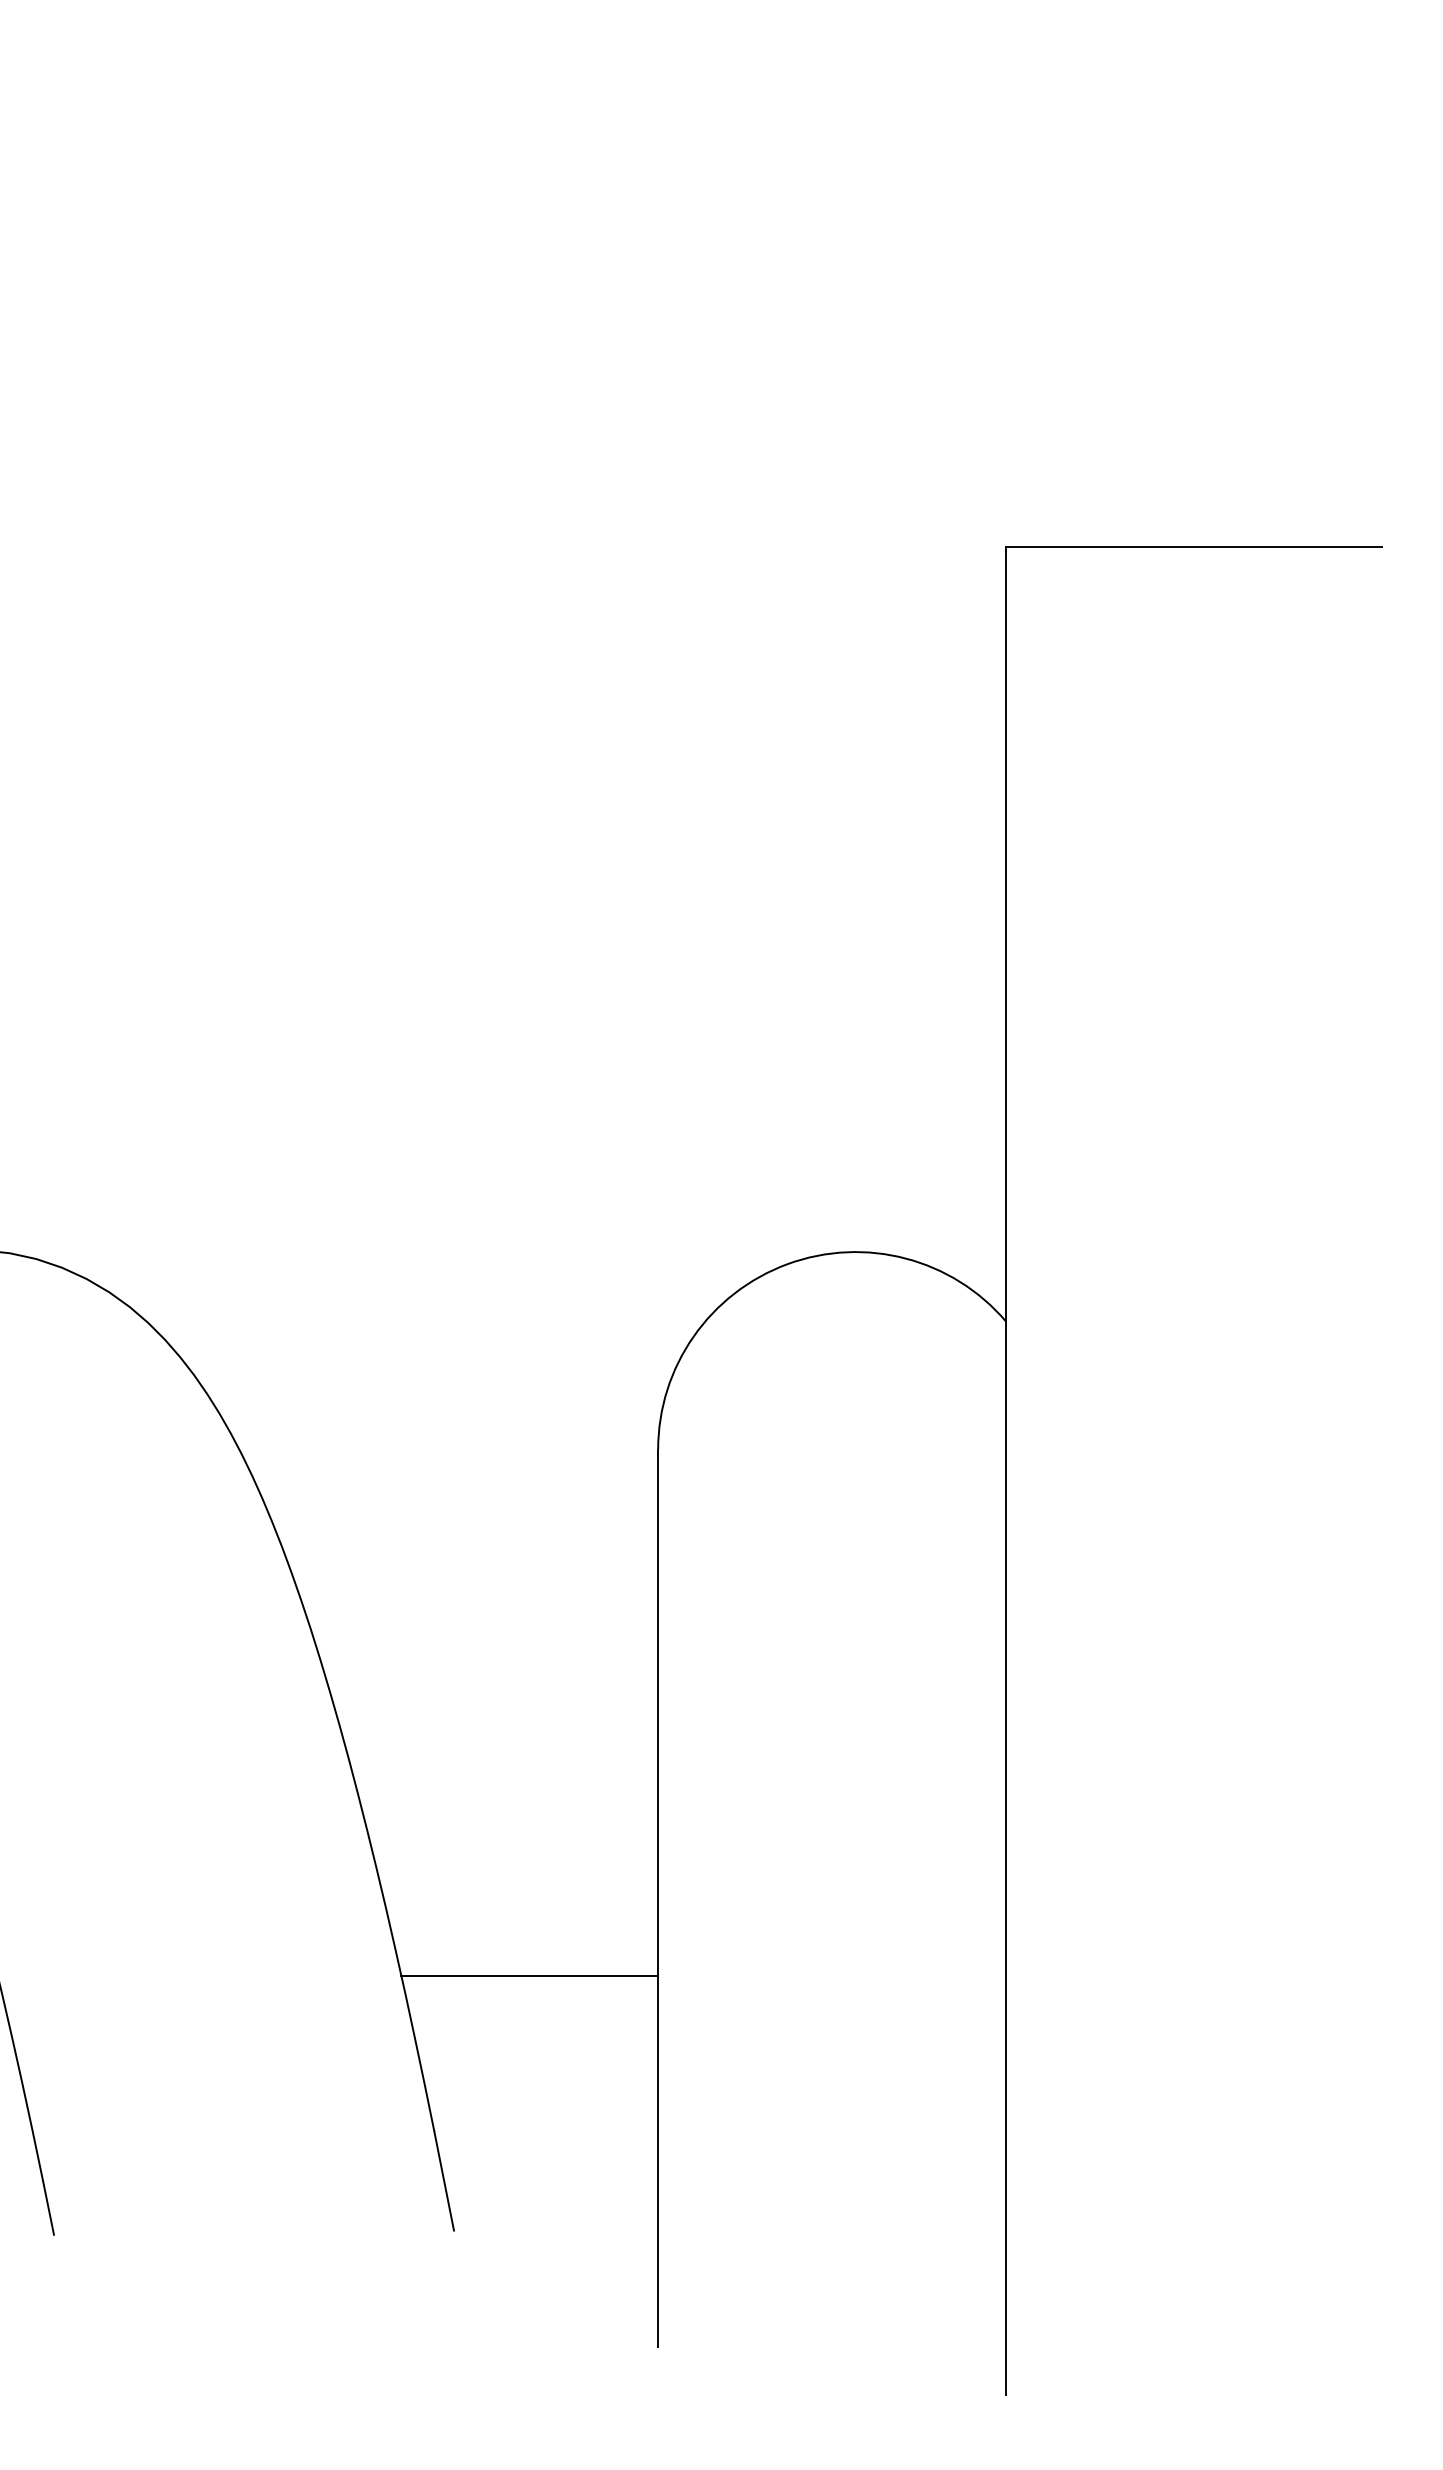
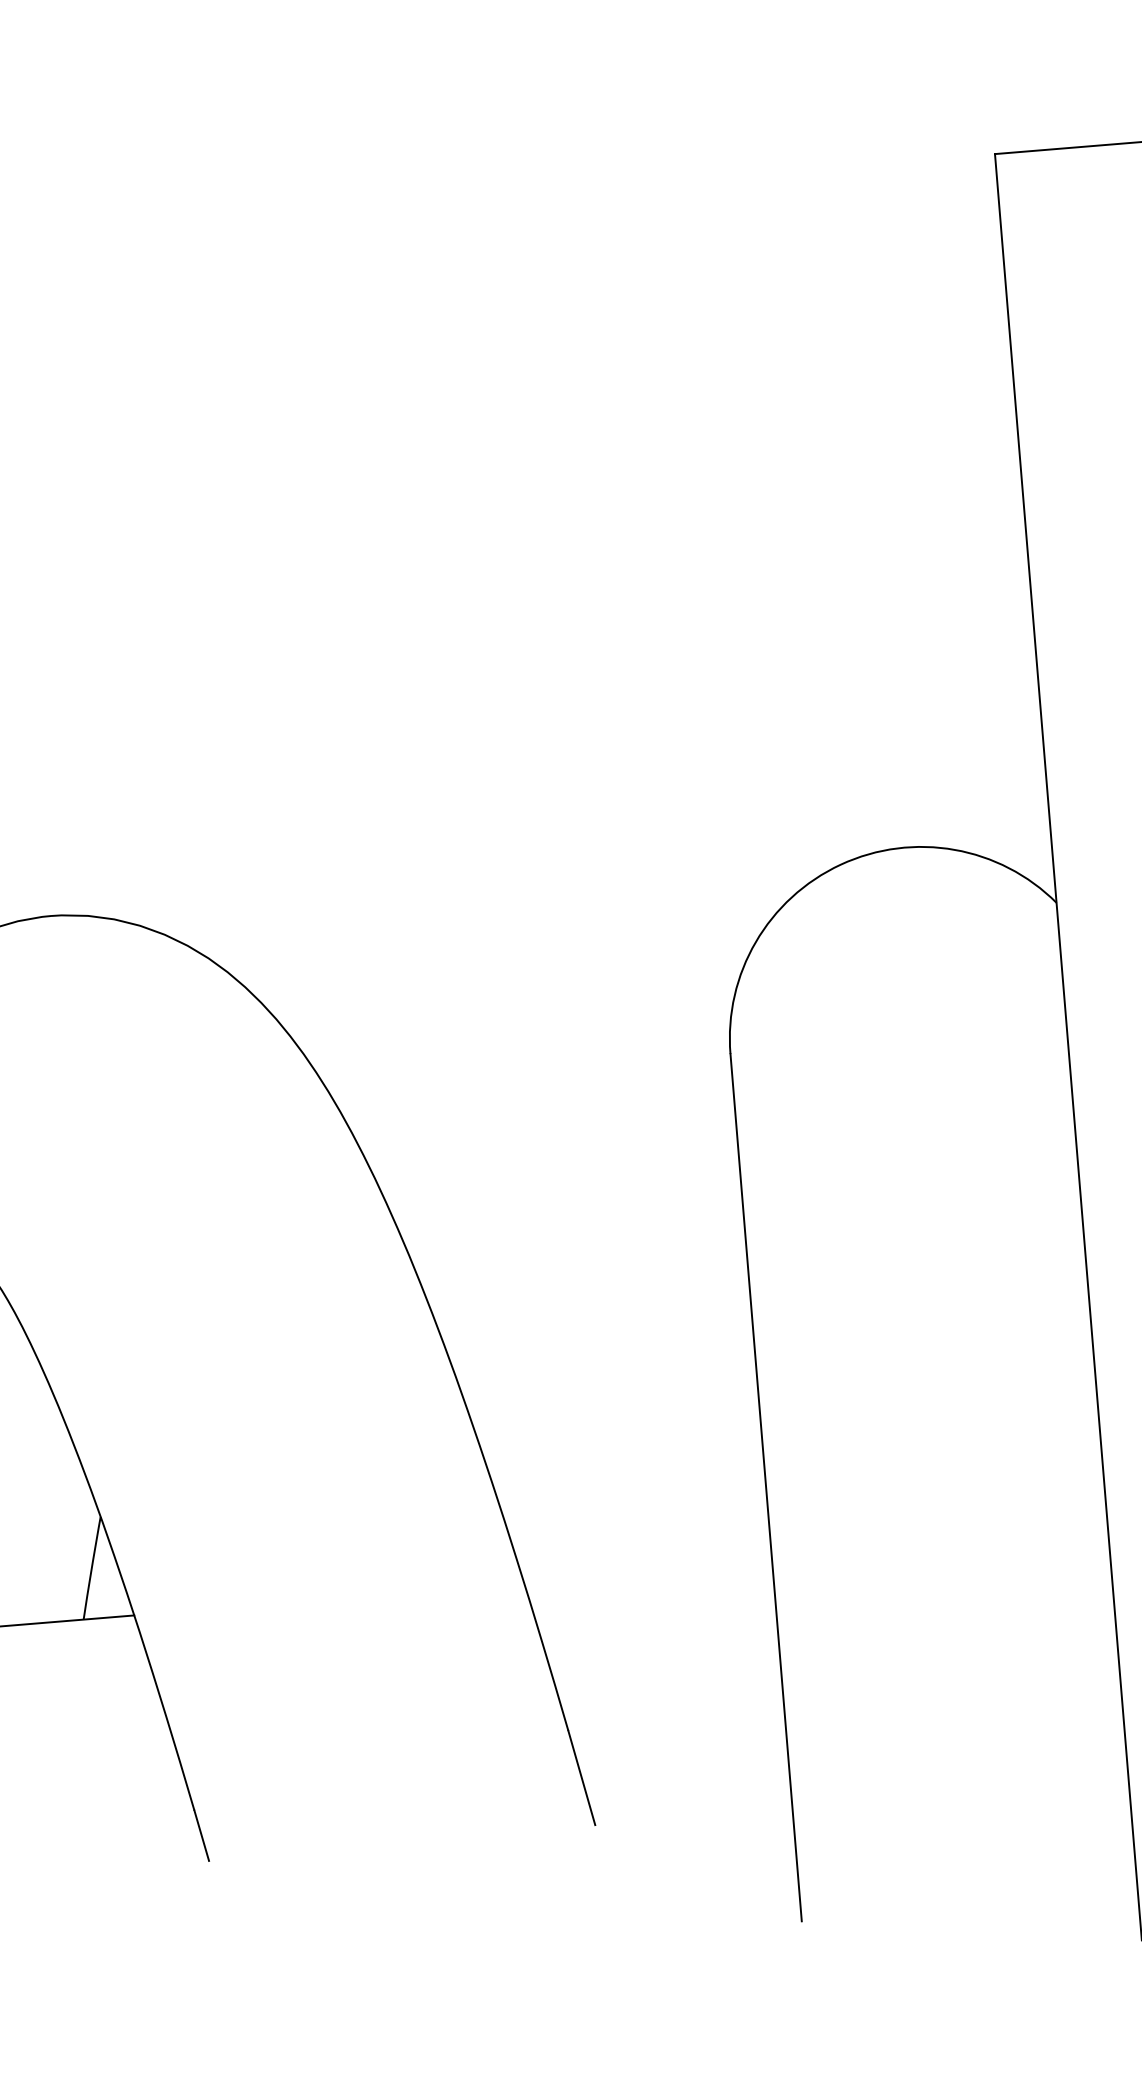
line: (529, 1976) -> (648, 1573), removed

